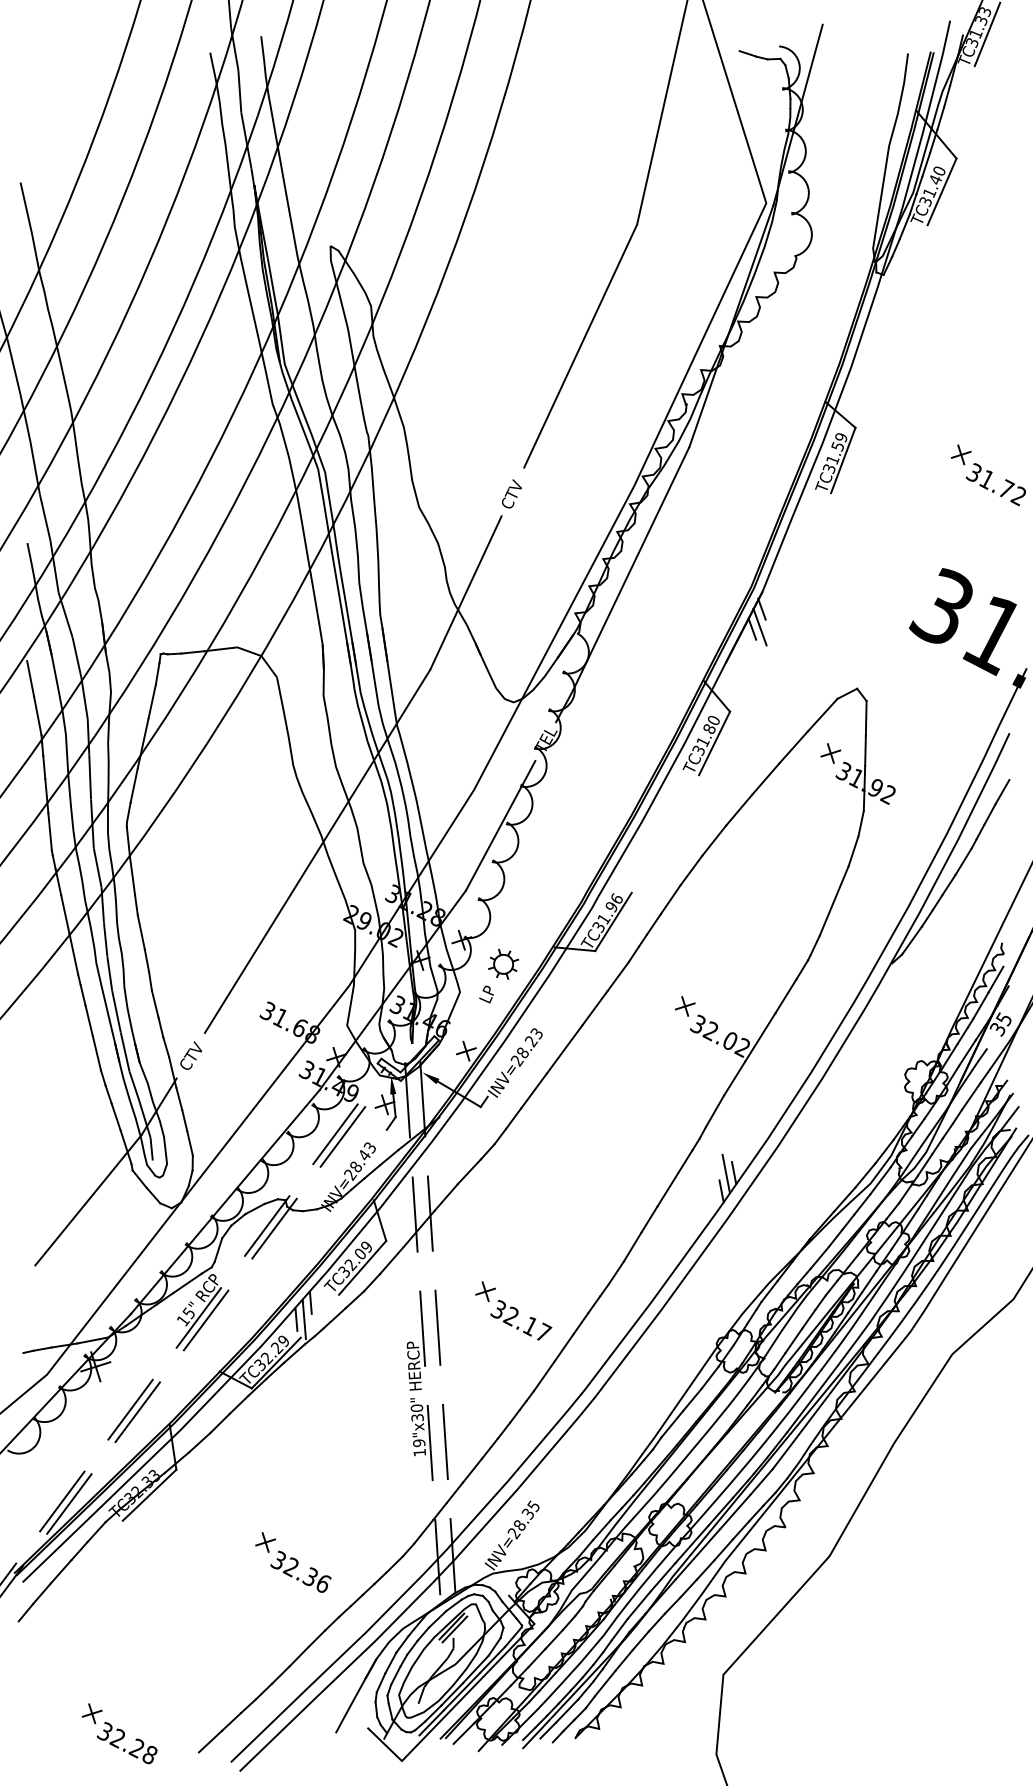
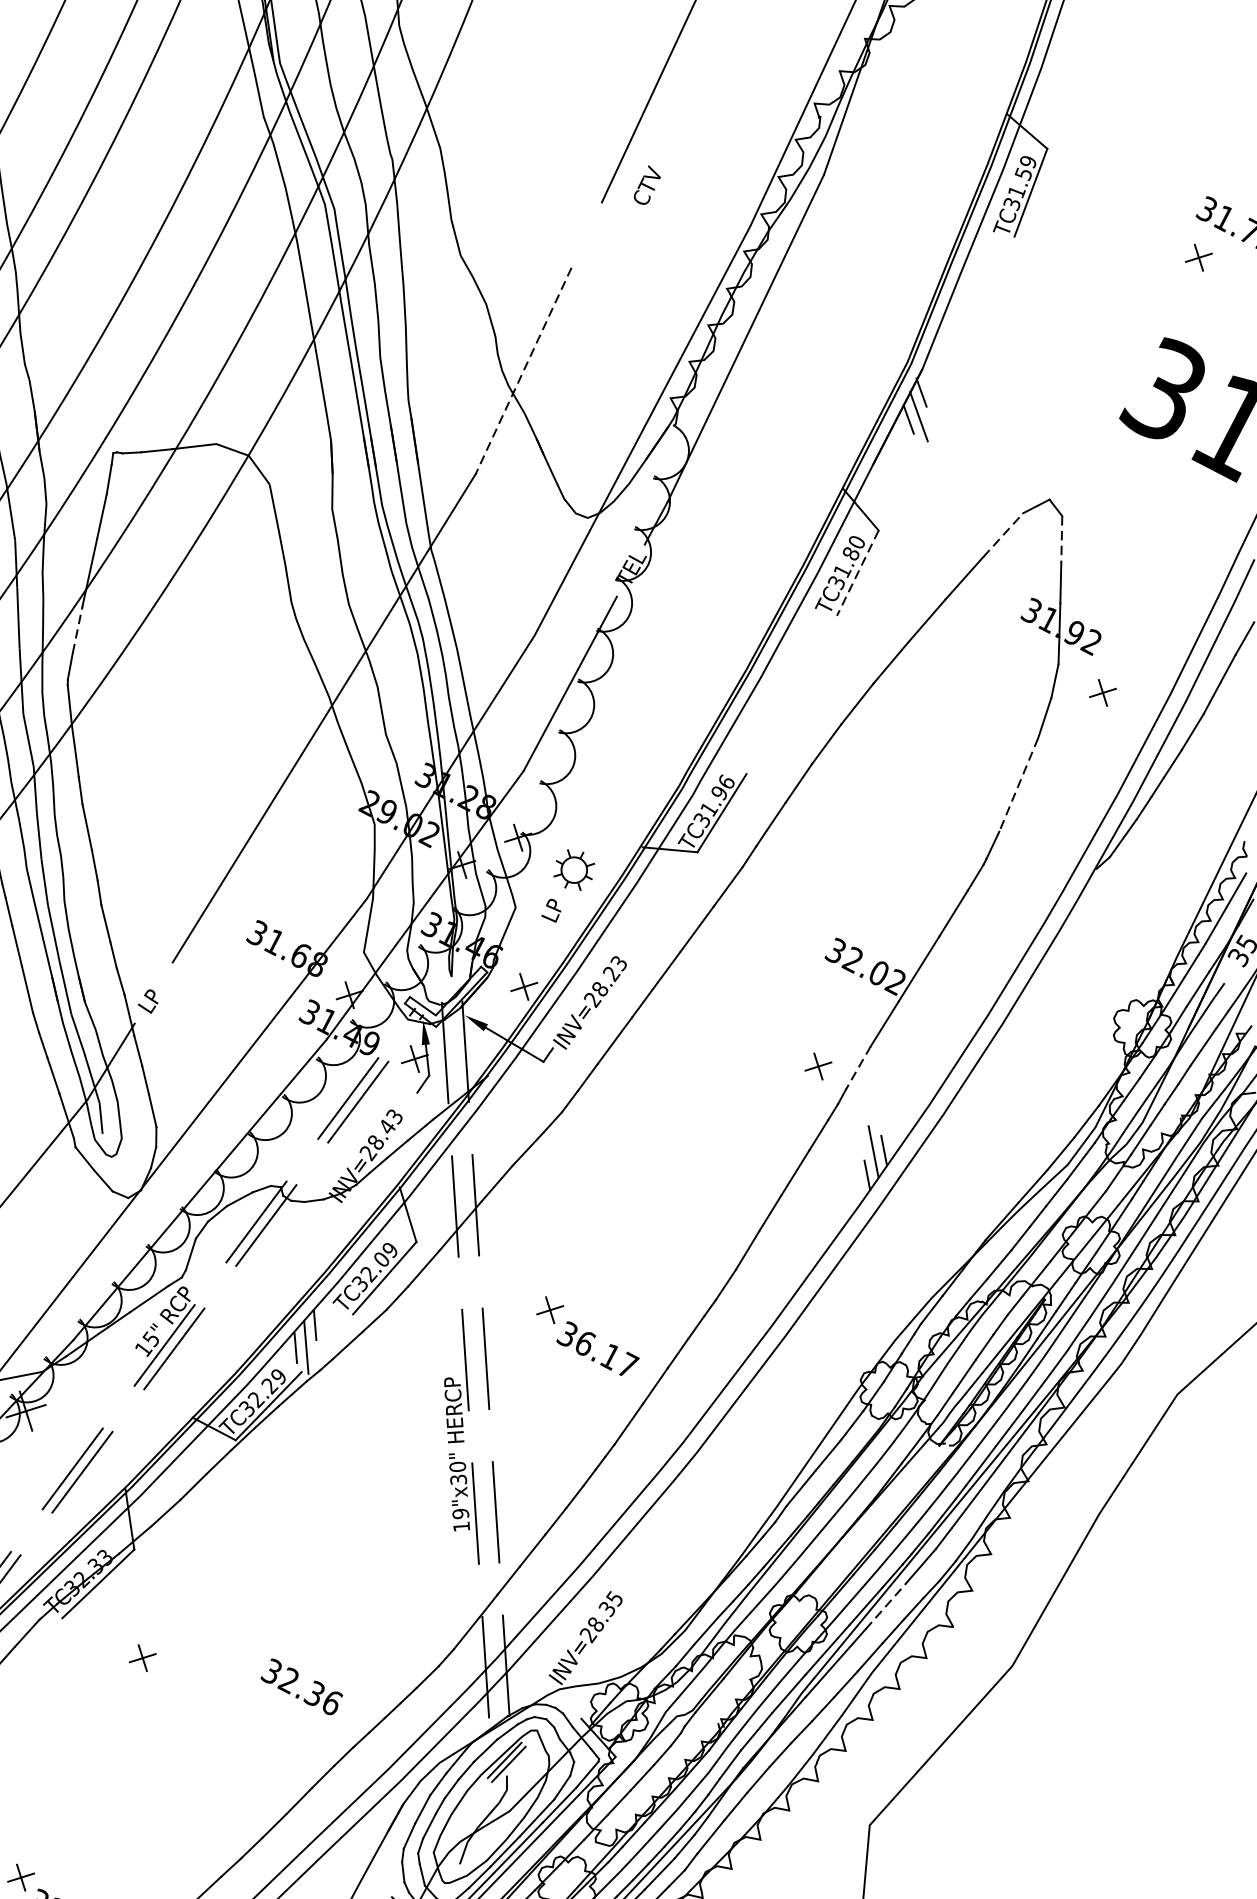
part: (960, 454) -> (1197, 257), moved
text: (511, 493) -> (646, 184), moved
line: (465, 593) -> (523, 371), solid -> dashed
line: (823, 714) -> (1004, 534), solid -> dashed
line: (866, 718) -> (1062, 539), solid -> dashed
line: (714, 743) -> (857, 573), solid -> dashed
part: (830, 753) -> (1102, 692), moved
line: (134, 785) -> (78, 629), solid -> dashed
line: (834, 900) -> (1019, 784), solid -> dashed
part: (685, 1006) -> (818, 1066), moved
text: (190, 1056) -> (153, 994), CTV -> LP
line: (714, 1111) -> (857, 1067), solid -> dashed
text: (510, 1316) -> (583, 1343), 32.17 -> 36.17
line: (735, 1511) -> (886, 1605), solid -> dashed
part: (265, 1542) -> (142, 1658), moved

